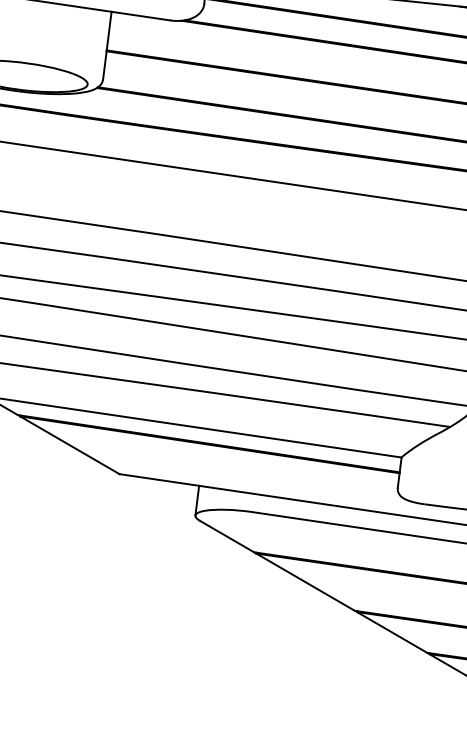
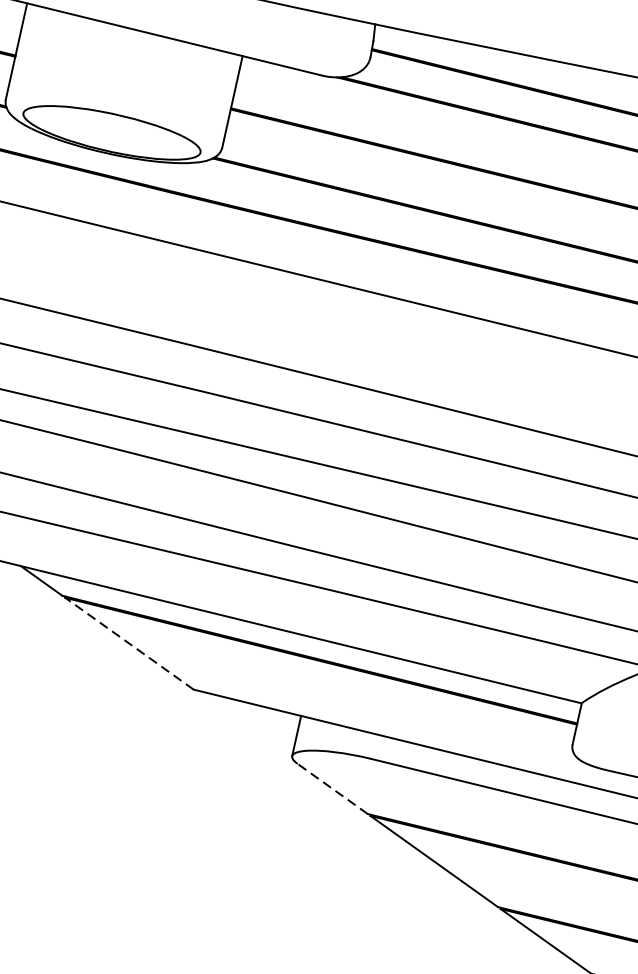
line: (69, 445) -> (128, 643), solid -> dashed
line: (226, 536) -> (332, 788), solid -> dashed

